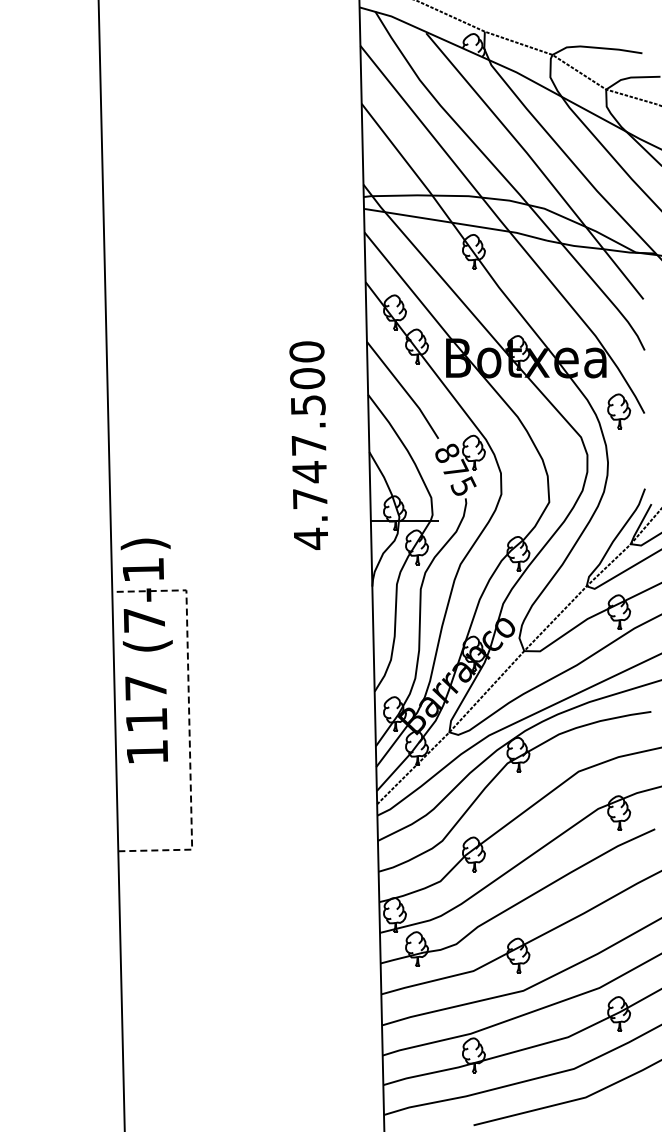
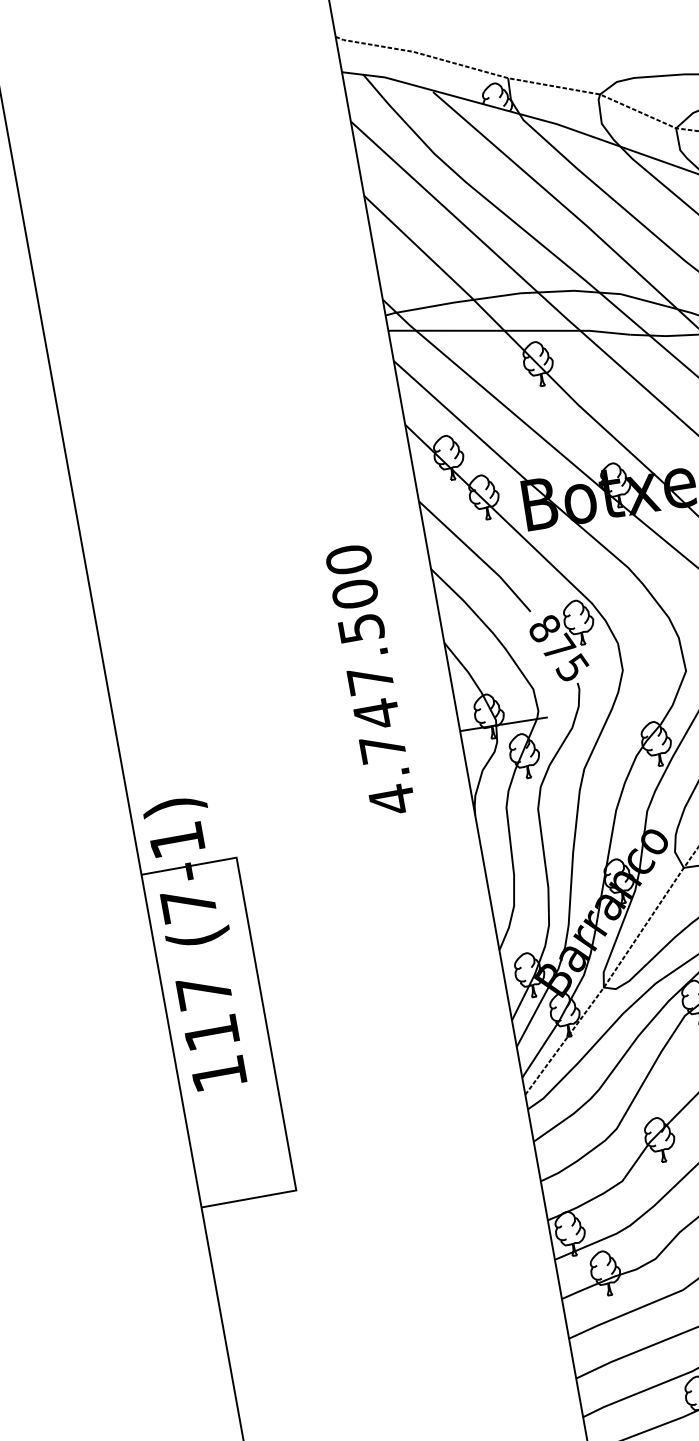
text: (308, 445) -> (369, 680), moved
line: (189, 718) -> (266, 1022), dashed -> solid

